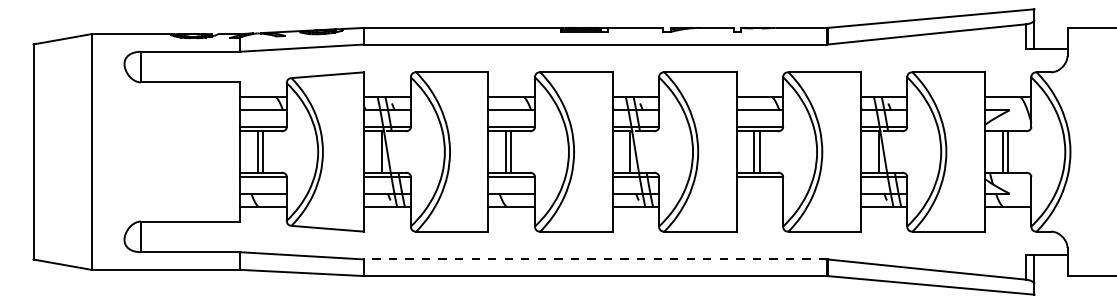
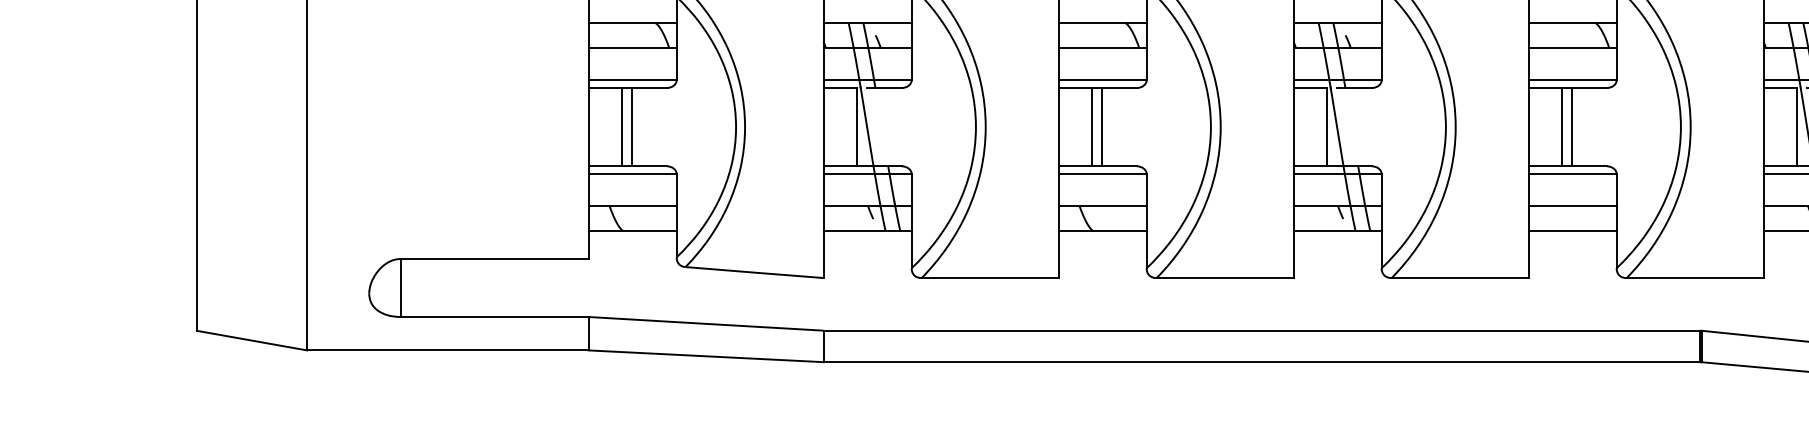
line: (759, 193) -> (1571, 205), added
line: (759, 206) -> (1571, 230), added
line: (595, 259) -> (1261, 330), dashed -> solid

